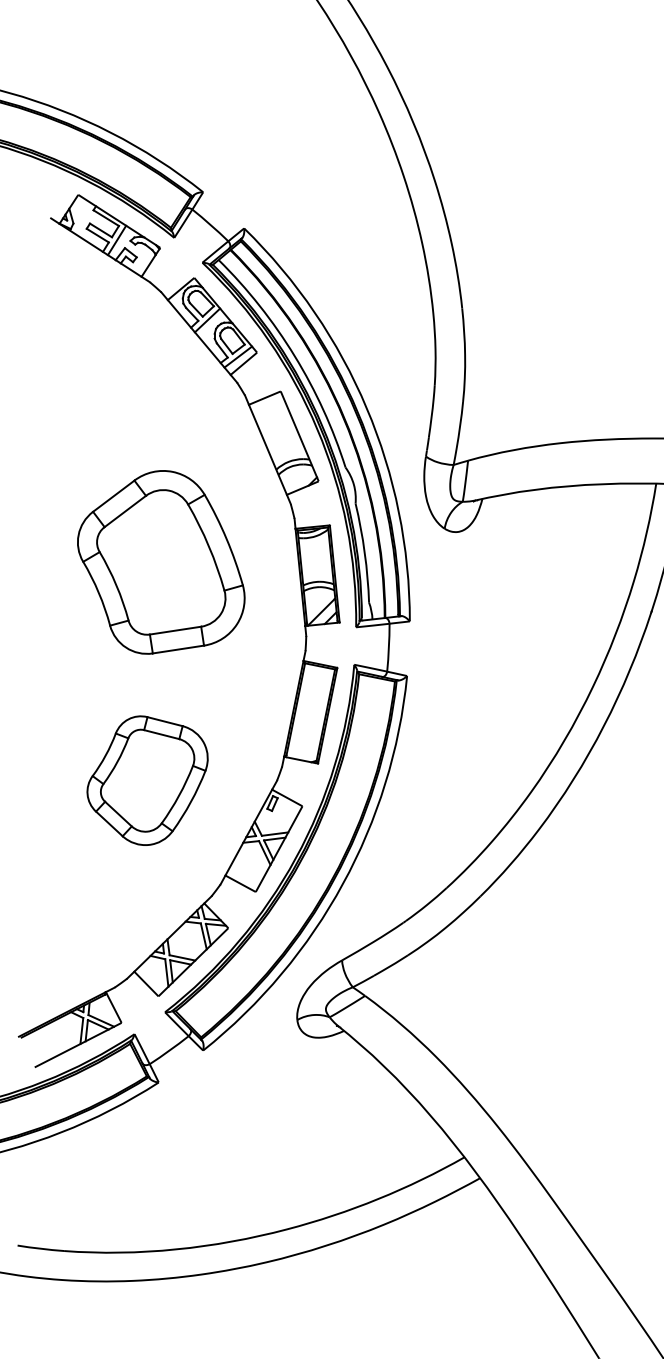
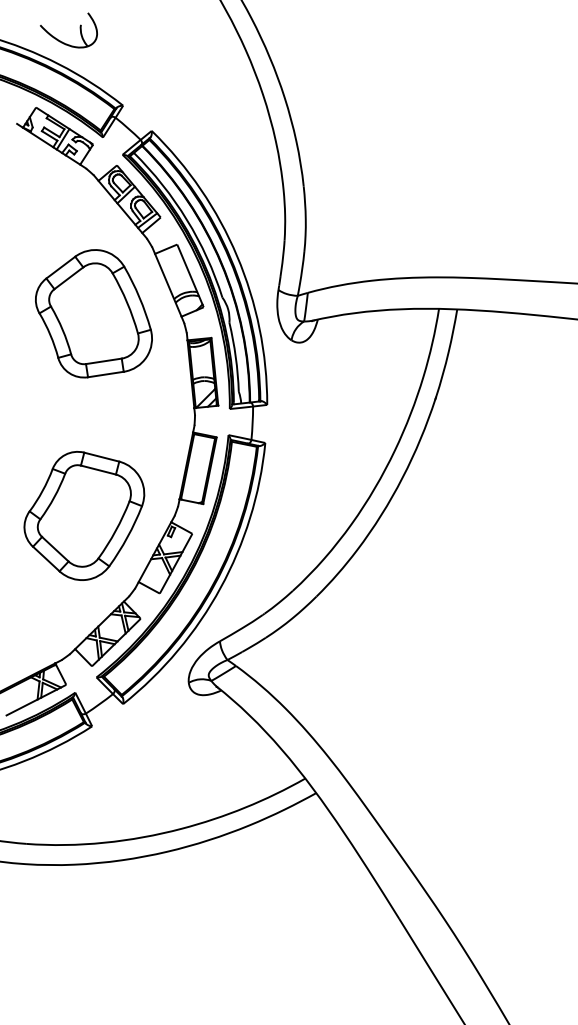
part: (140, 82) -> (79, 29), added
part: (160, 562) -> (93, 313), moved
part: (147, 780) -> (84, 515), size x1.43

